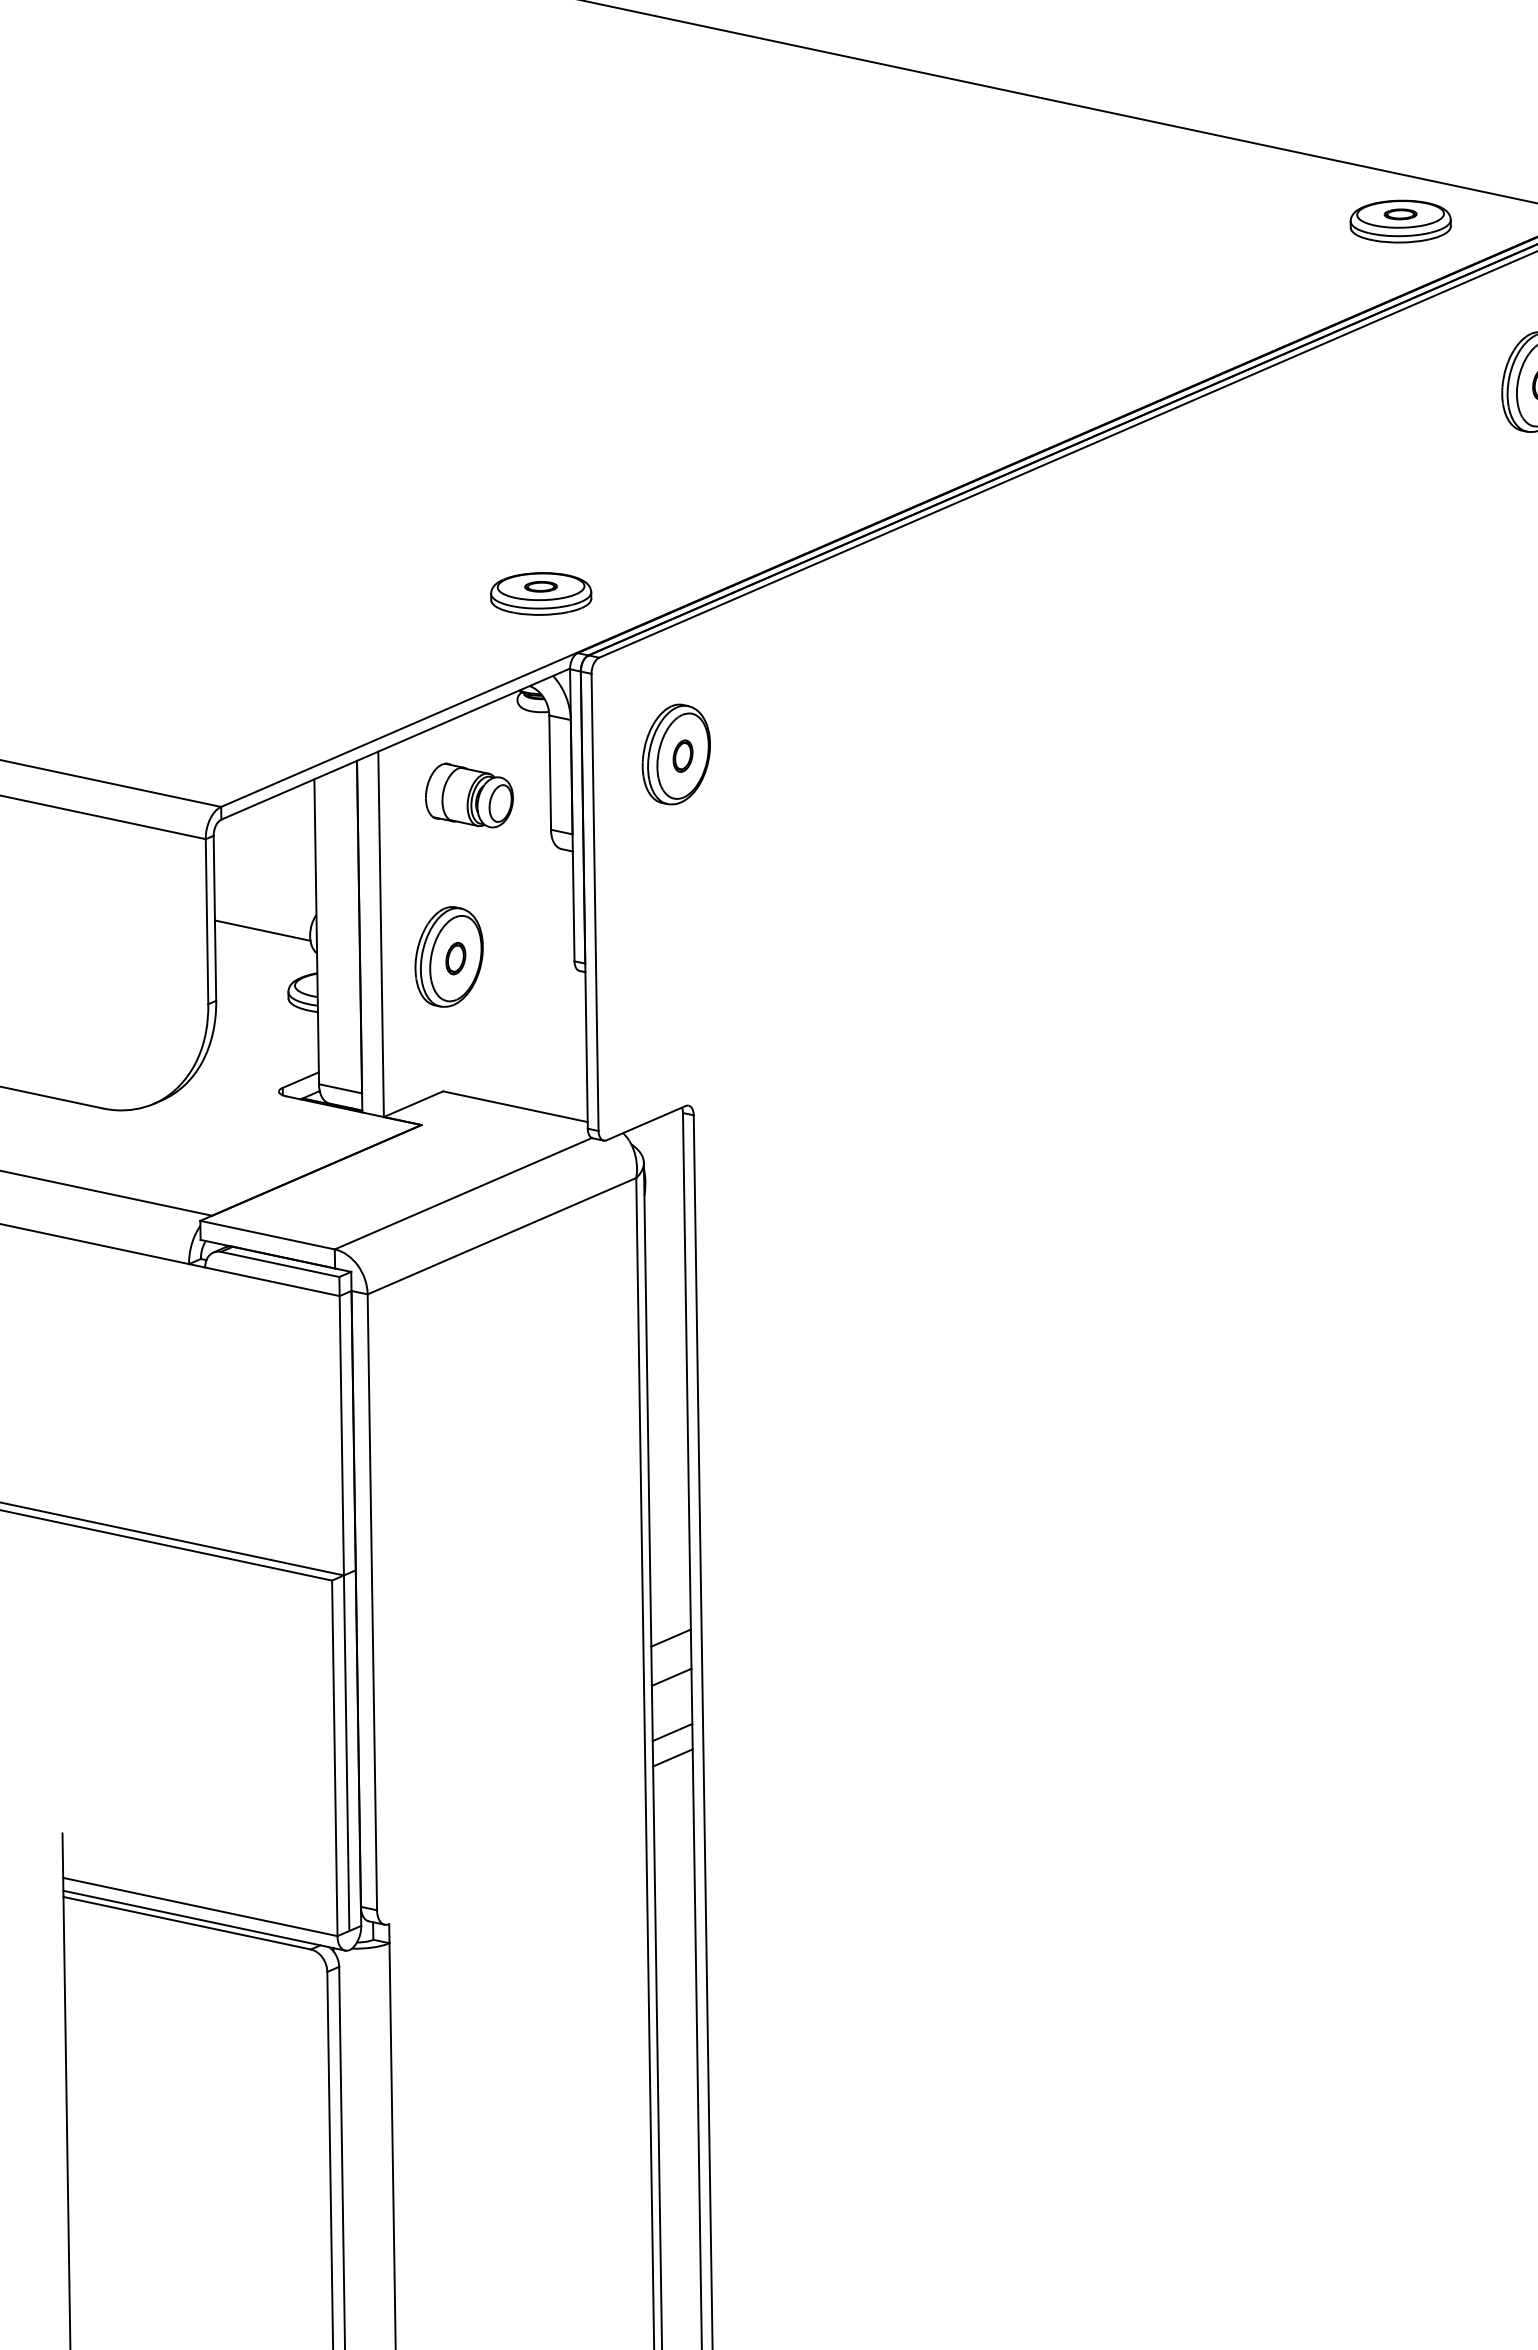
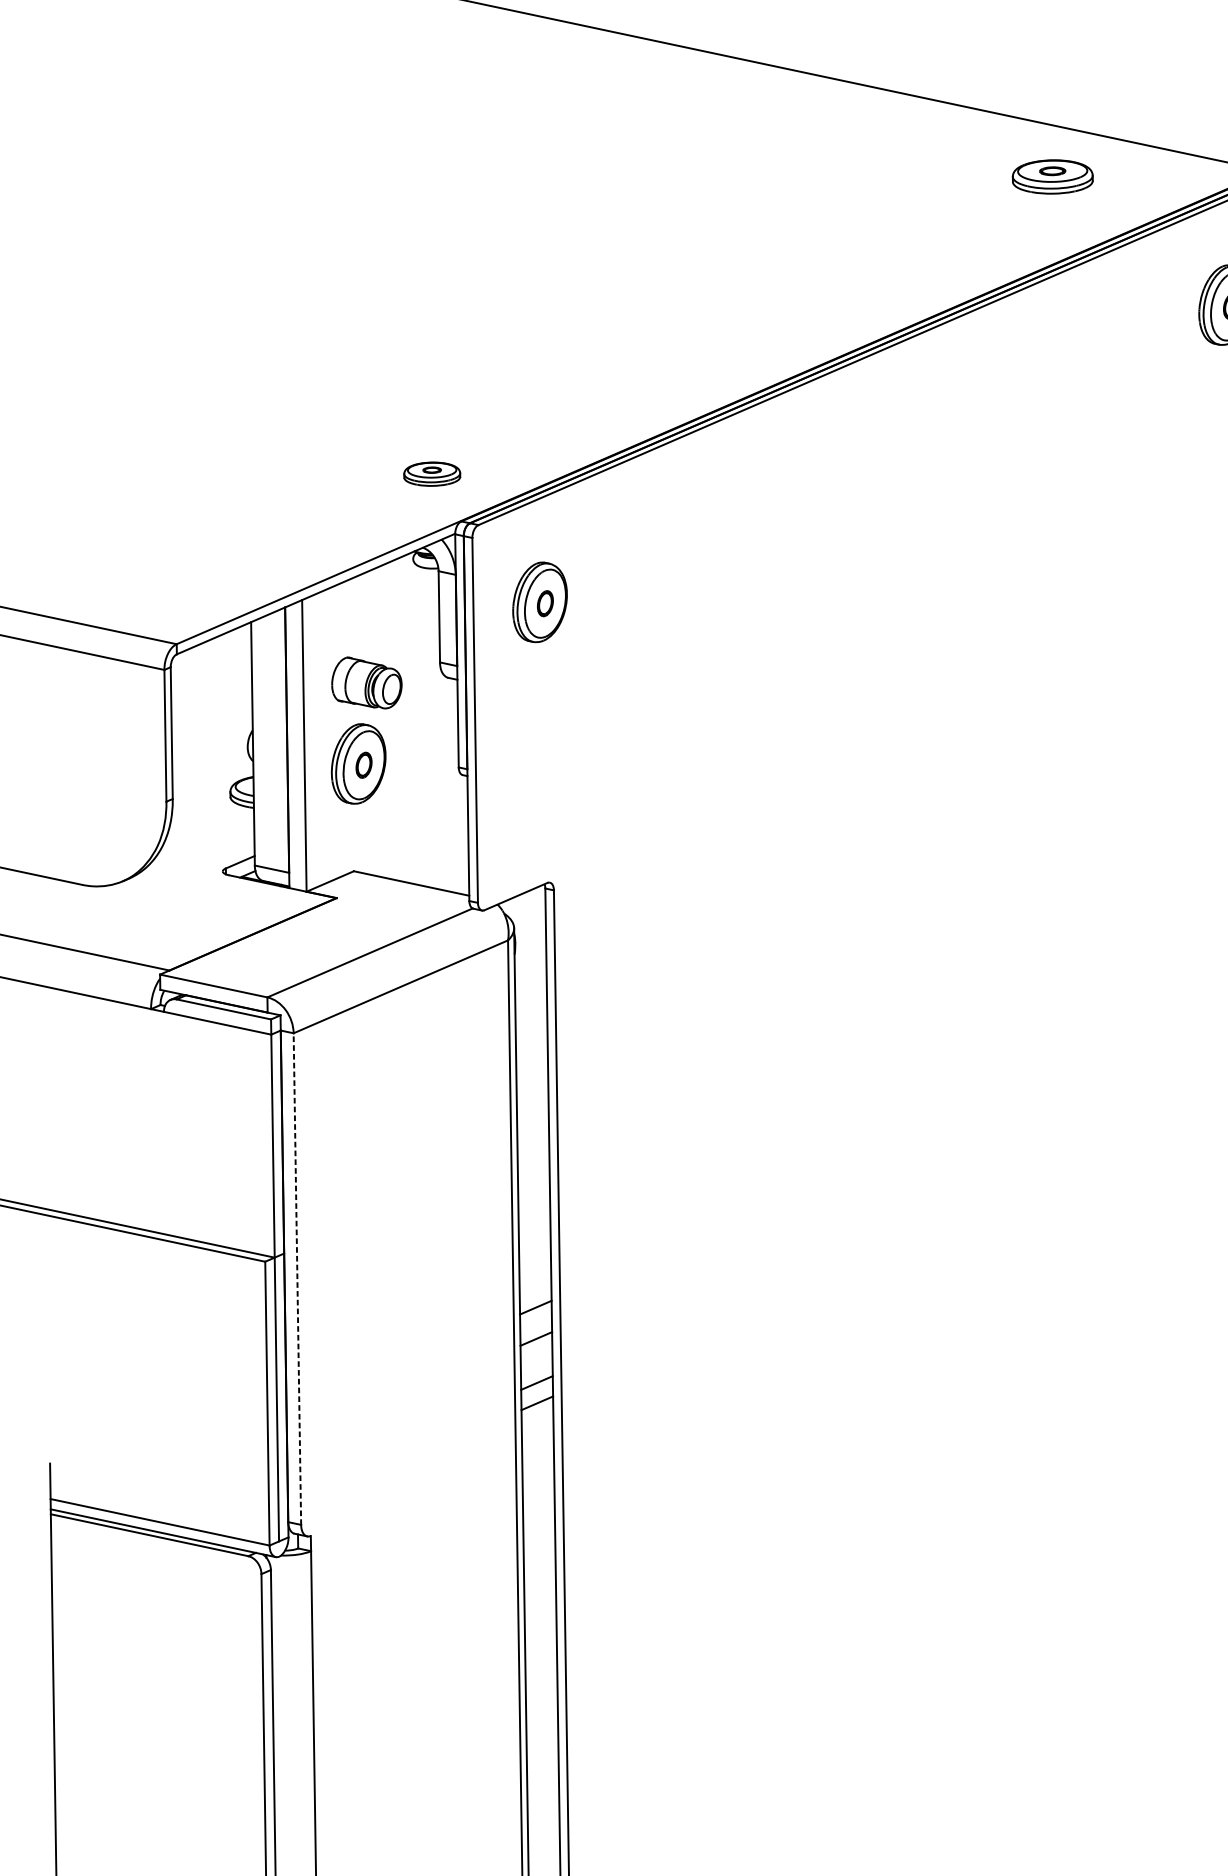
part: (1400, 221) -> (1052, 176), moved
part: (541, 593) -> (432, 473), size x0.7
part: (469, 795) -> (366, 682), moved
line: (262, 930) -> (209, 742), removed
line: (372, 1602) -> (297, 1279), solid -> dashed

